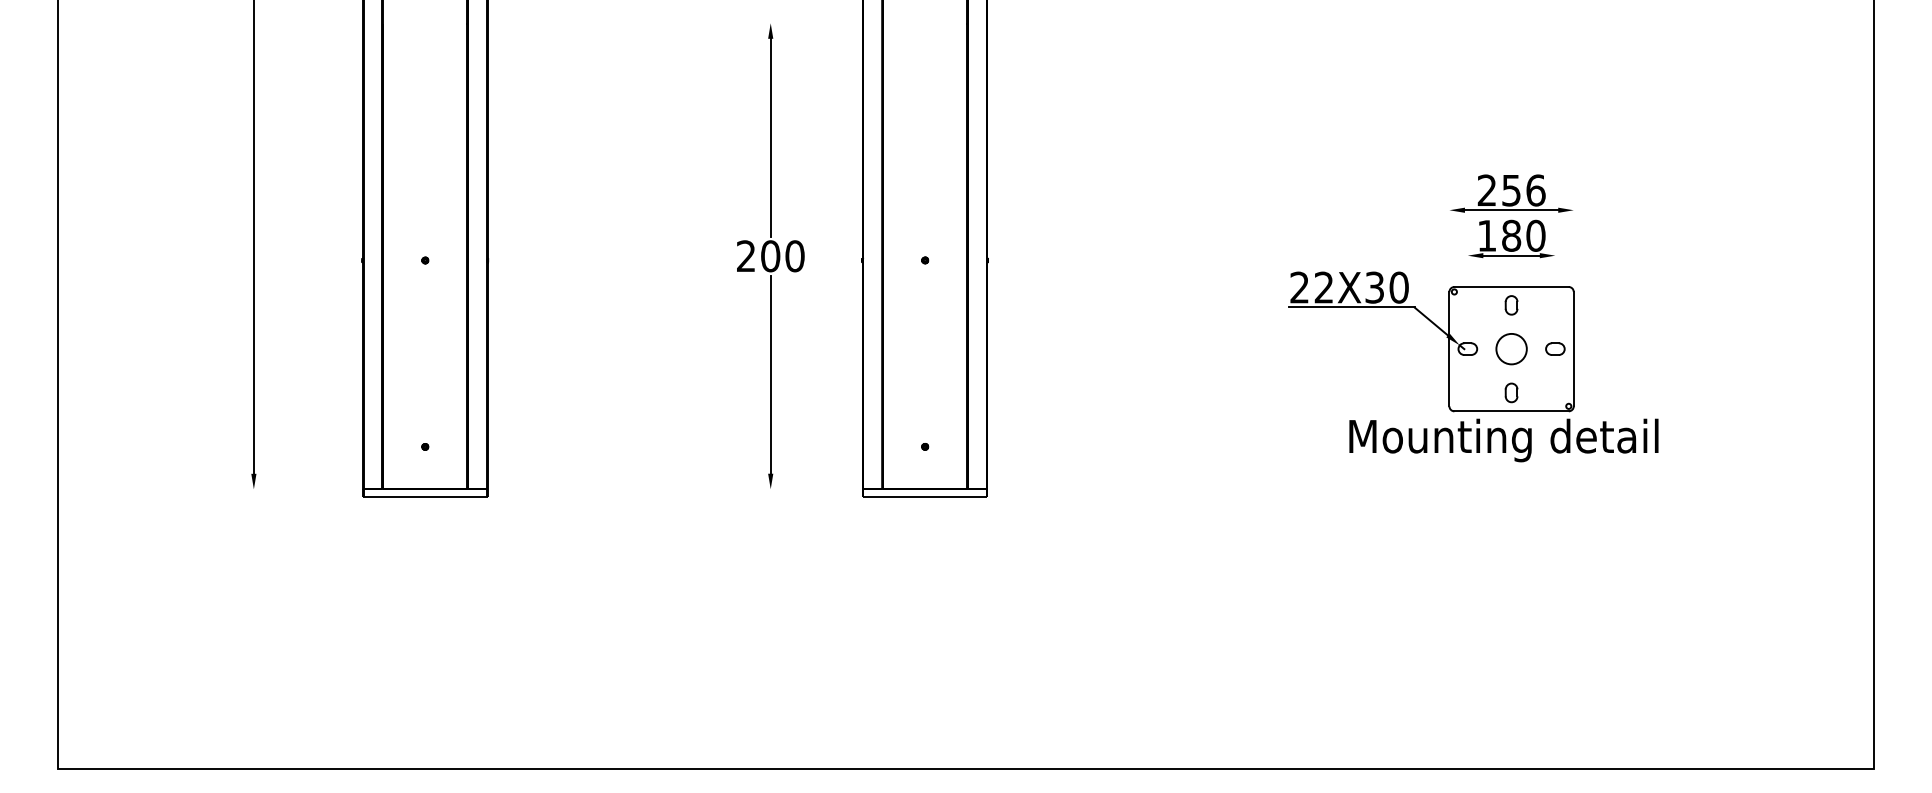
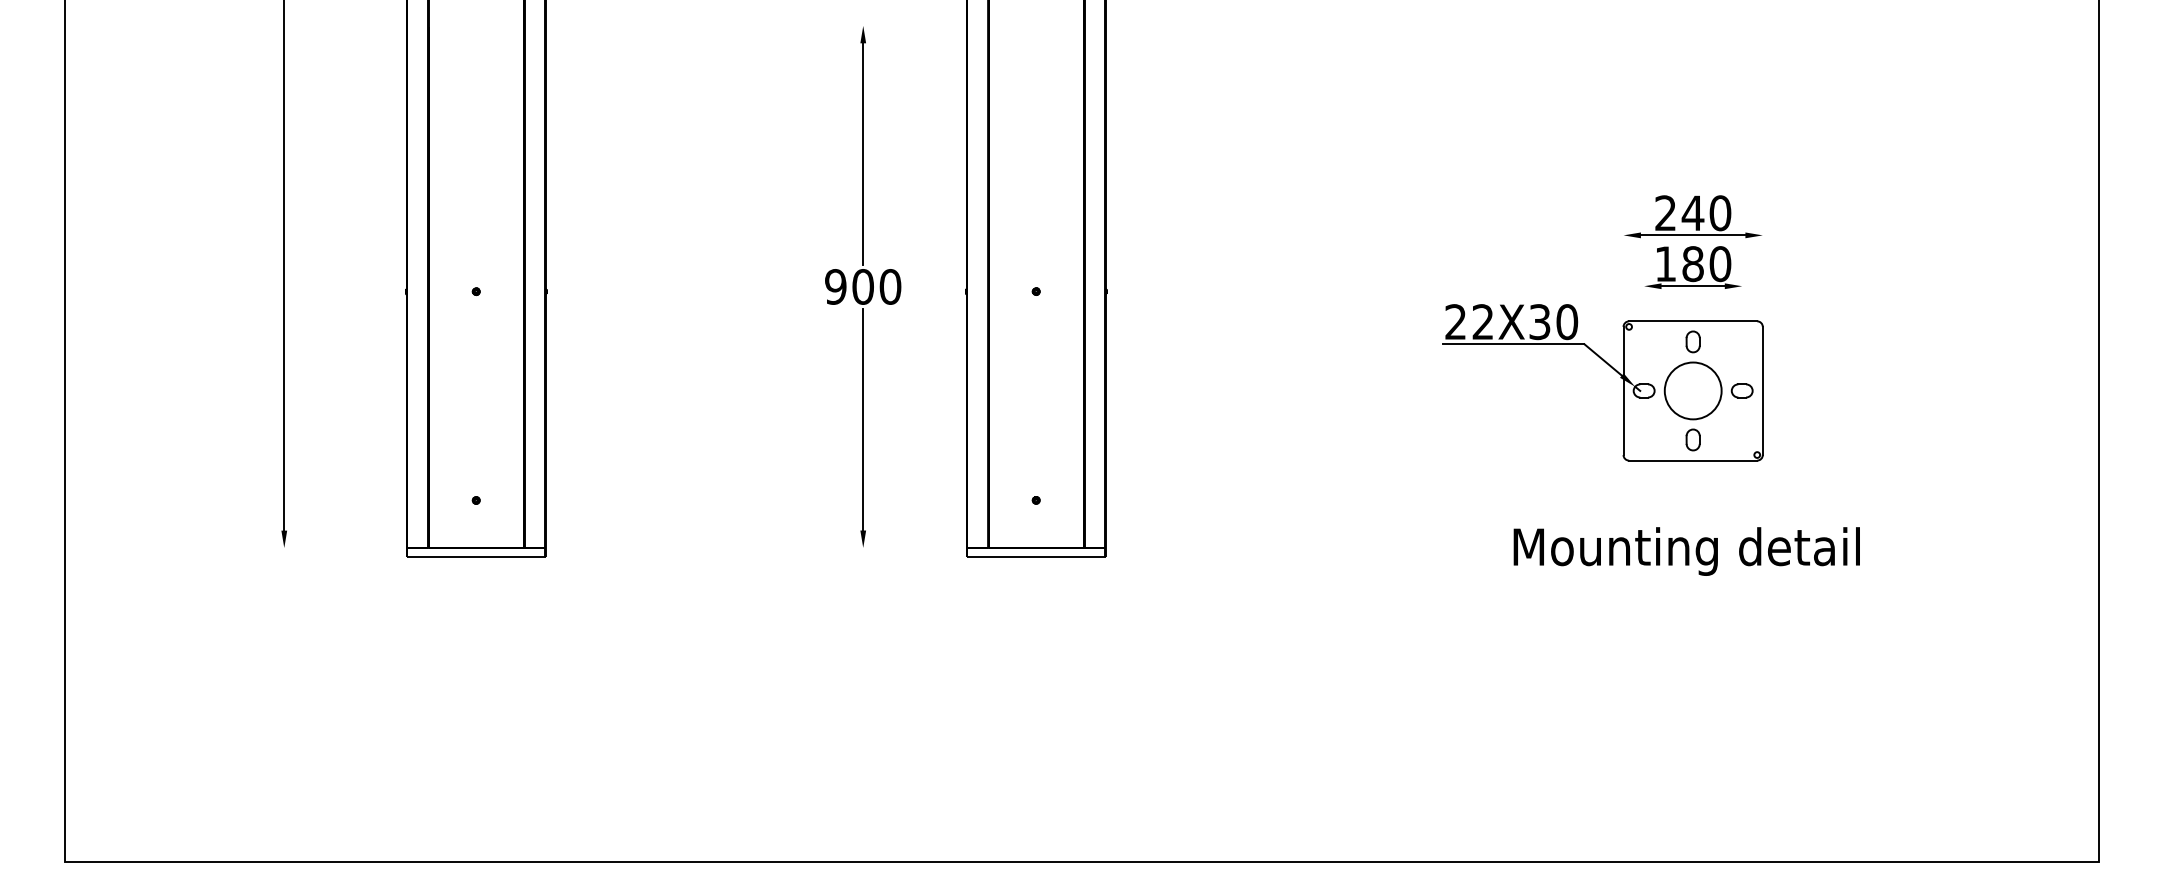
text: (1523, 190) -> (1706, 213), 256 -> 240
text: (745, 256) -> (834, 287), 200 -> 900
circle: (1511, 348) -> (1693, 390), size x1.67
text: (1503, 440) -> (1686, 551), moved

